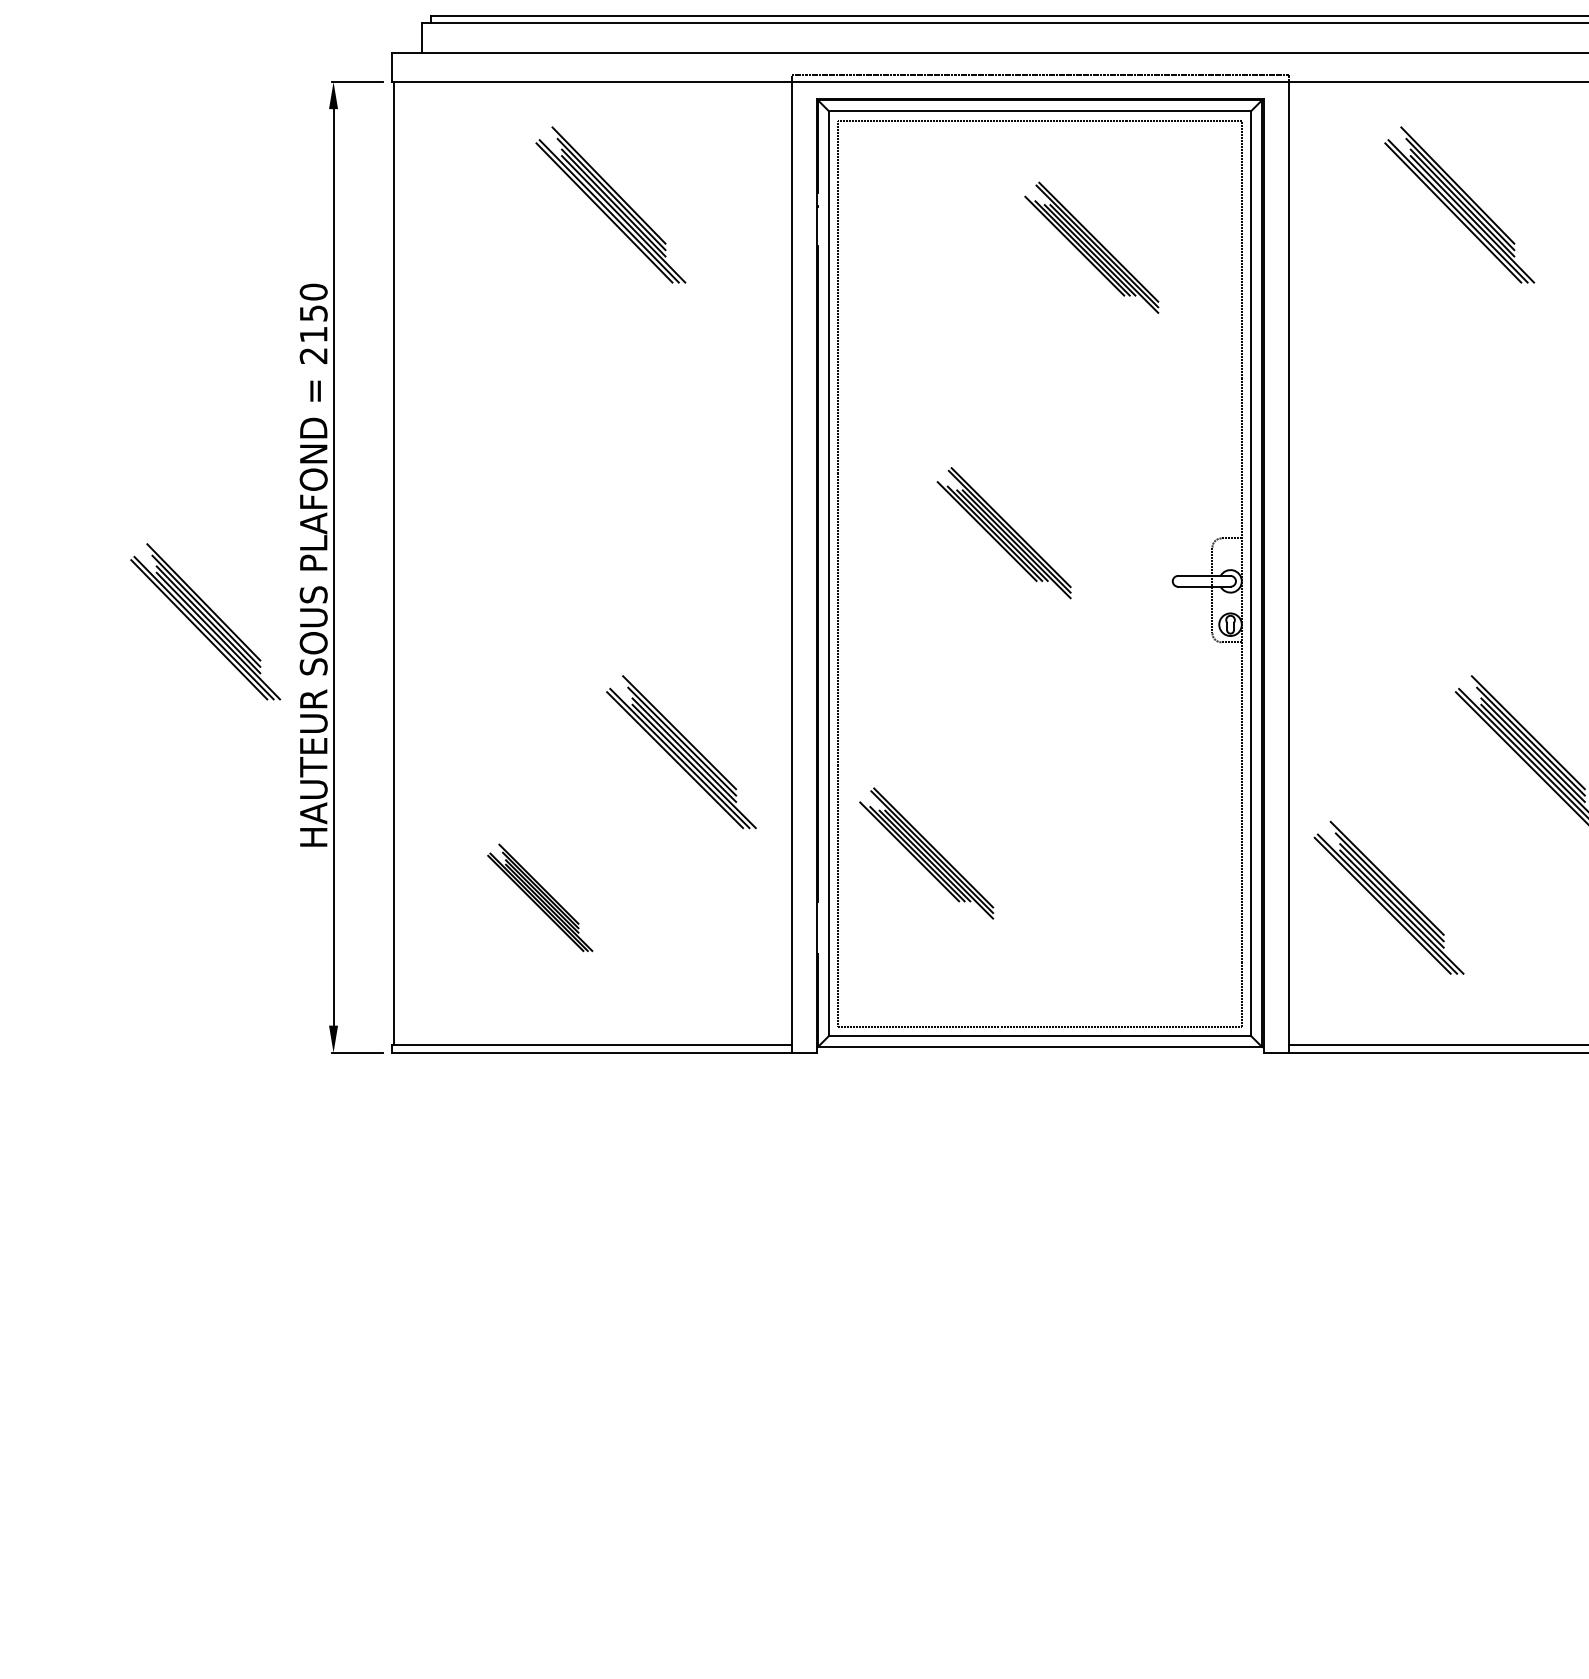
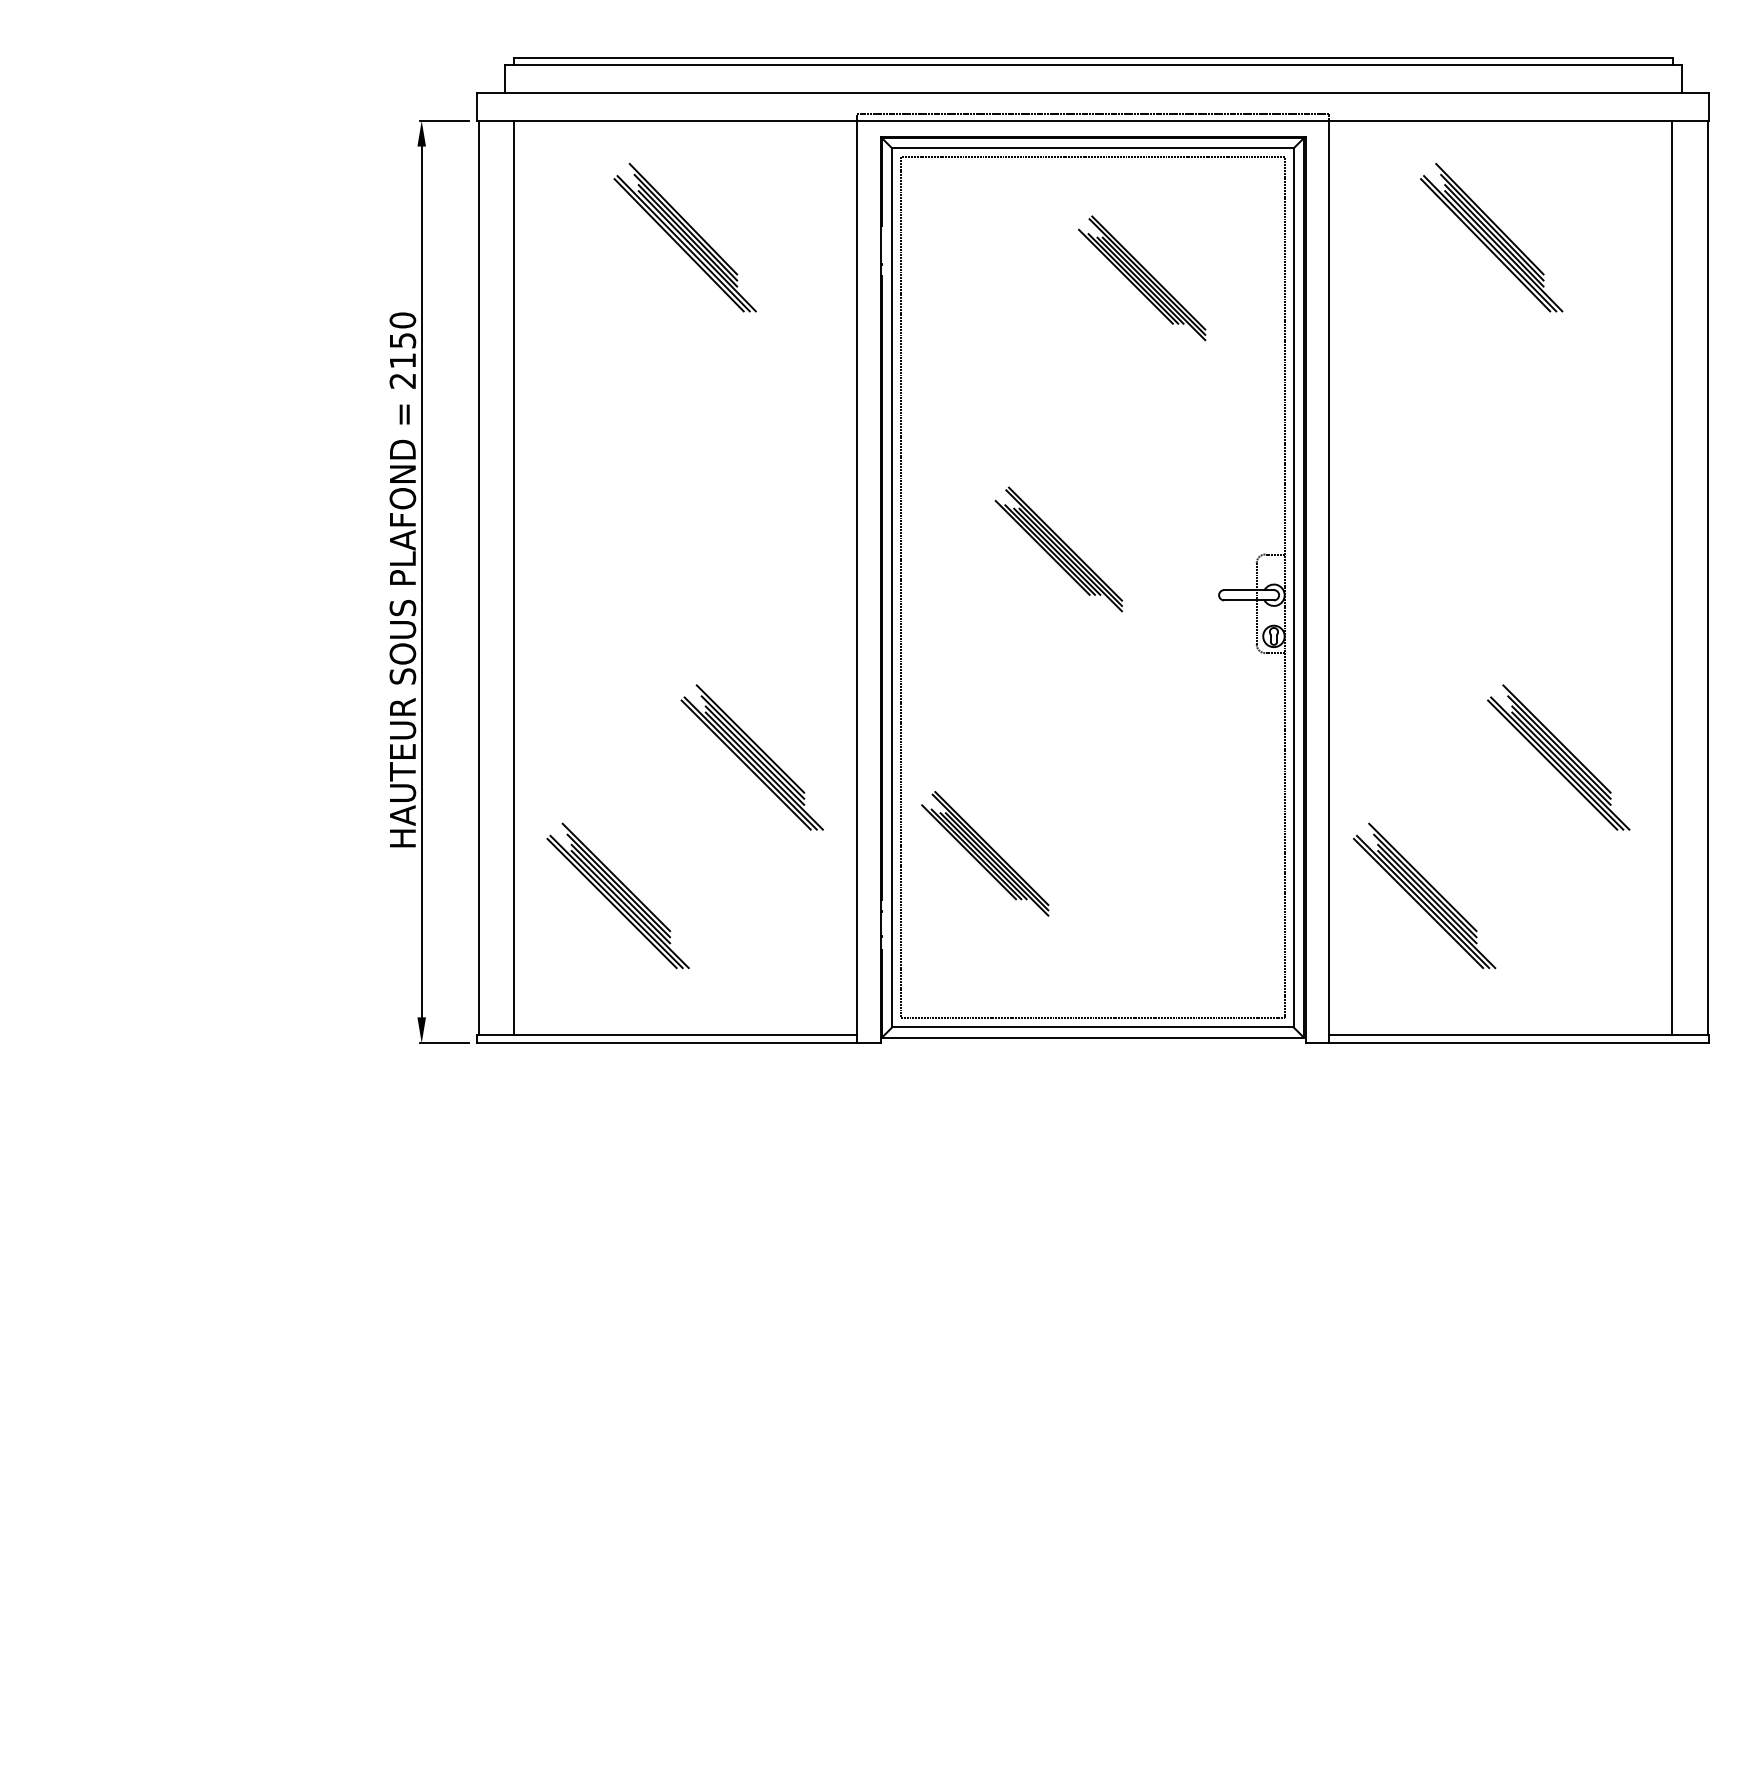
line: (431, 562) -> (514, 577), added
part: (204, 621) -> (299, 633), removed
part: (539, 897) -> (617, 895), size x1.43

